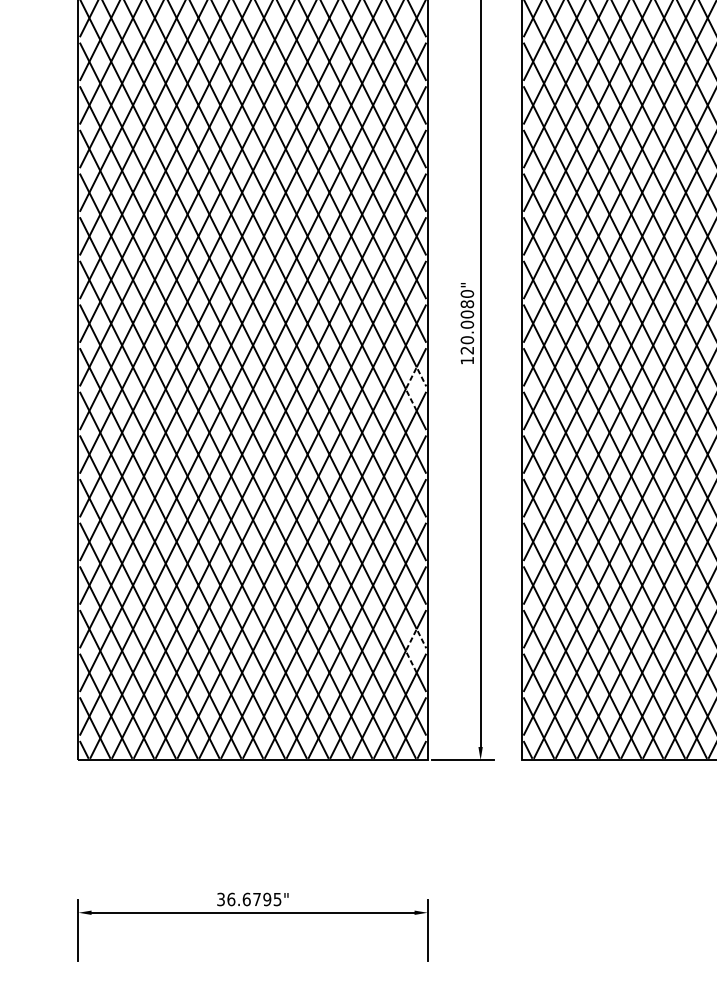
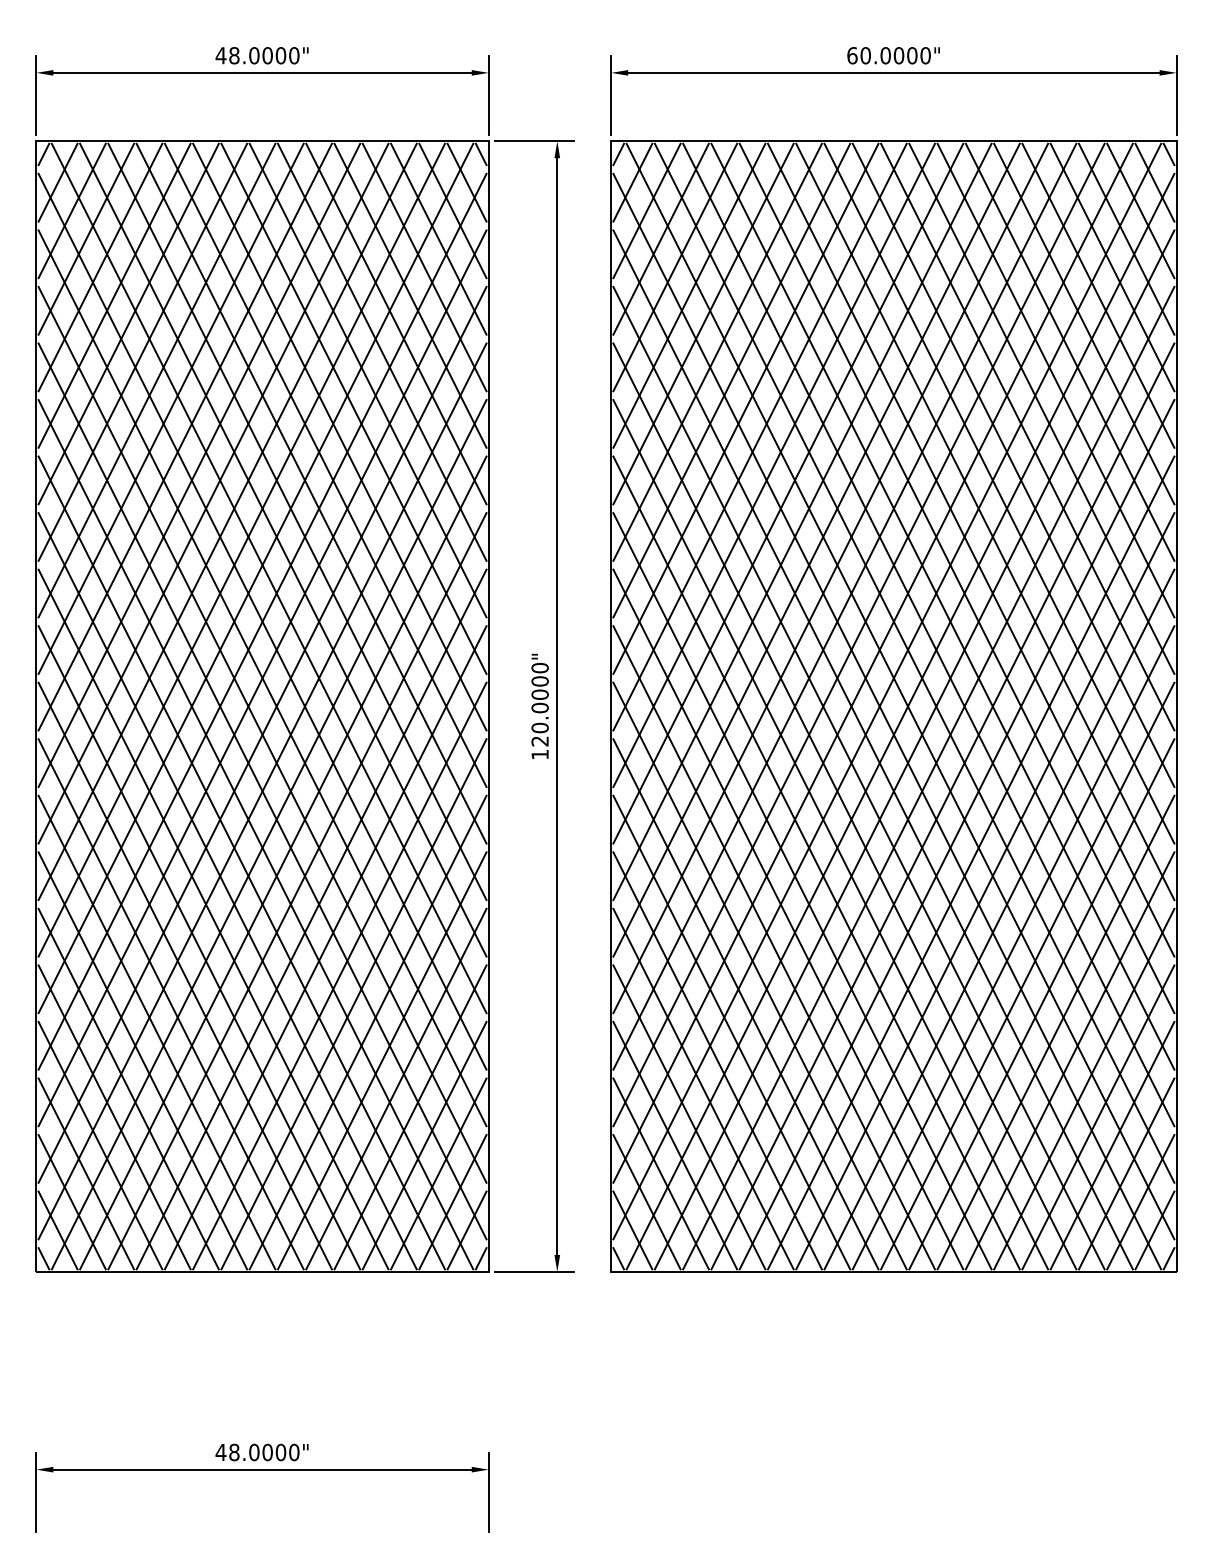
text: (466, 304) -> (539, 681), 120.0080" -> 120.0000"
line: (410, 379) -> (466, 779), dashed -> solid
line: (410, 641) -> (466, 1118), dashed -> solid
text: (249, 899) -> (257, 1452), 36.6795" -> 48.0000"

